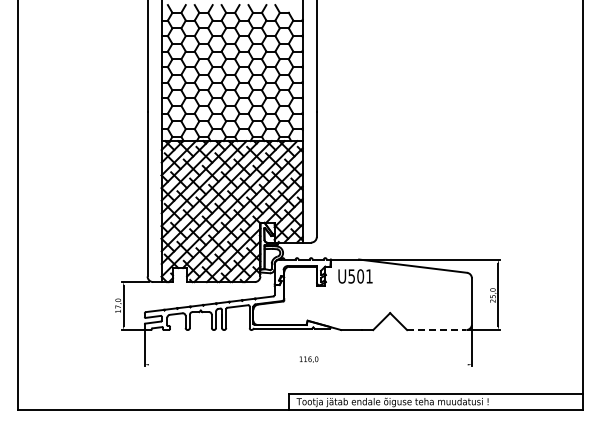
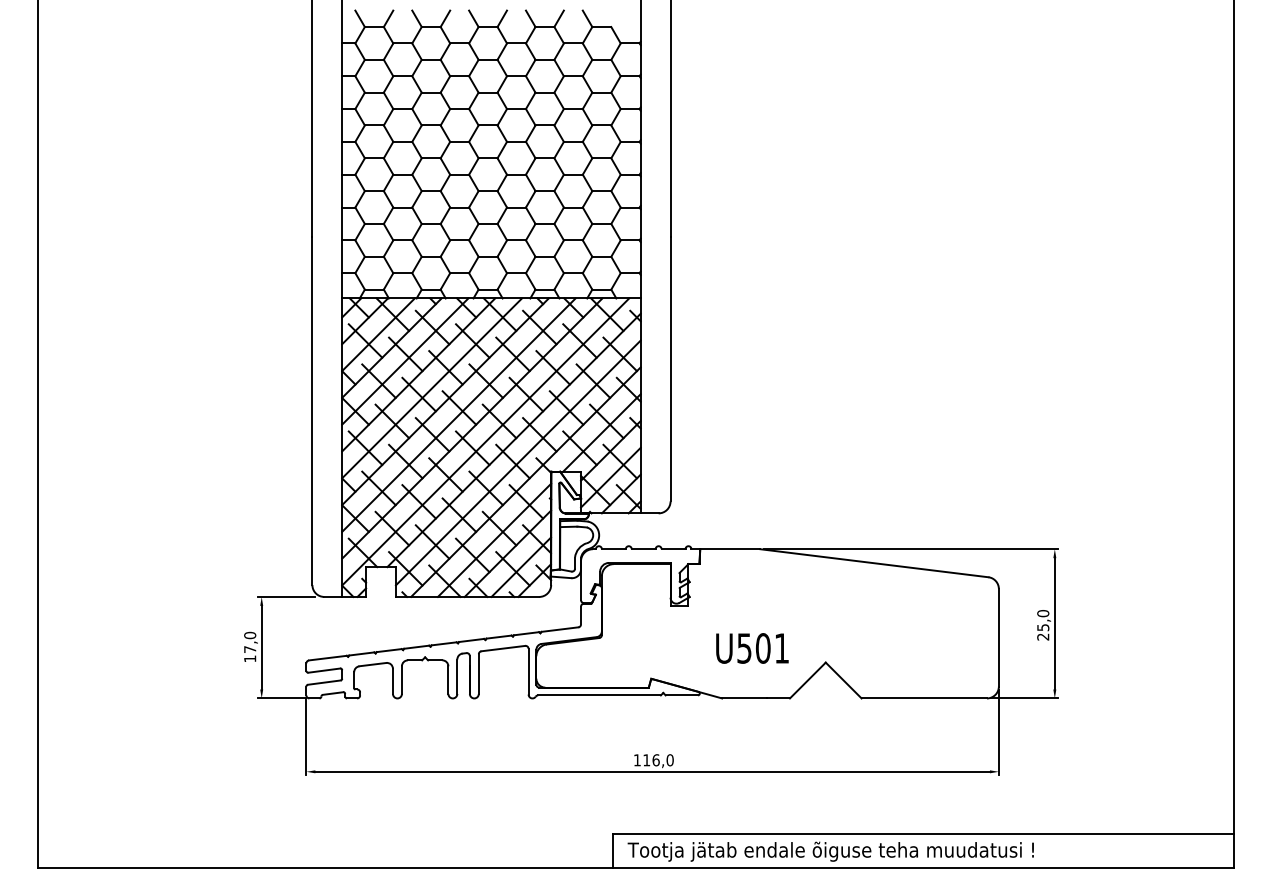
text: (355, 276) -> (752, 648), moved
line: (436, 330) -> (923, 699), dashed -> solid
line: (308, 364) -> (652, 771), added

